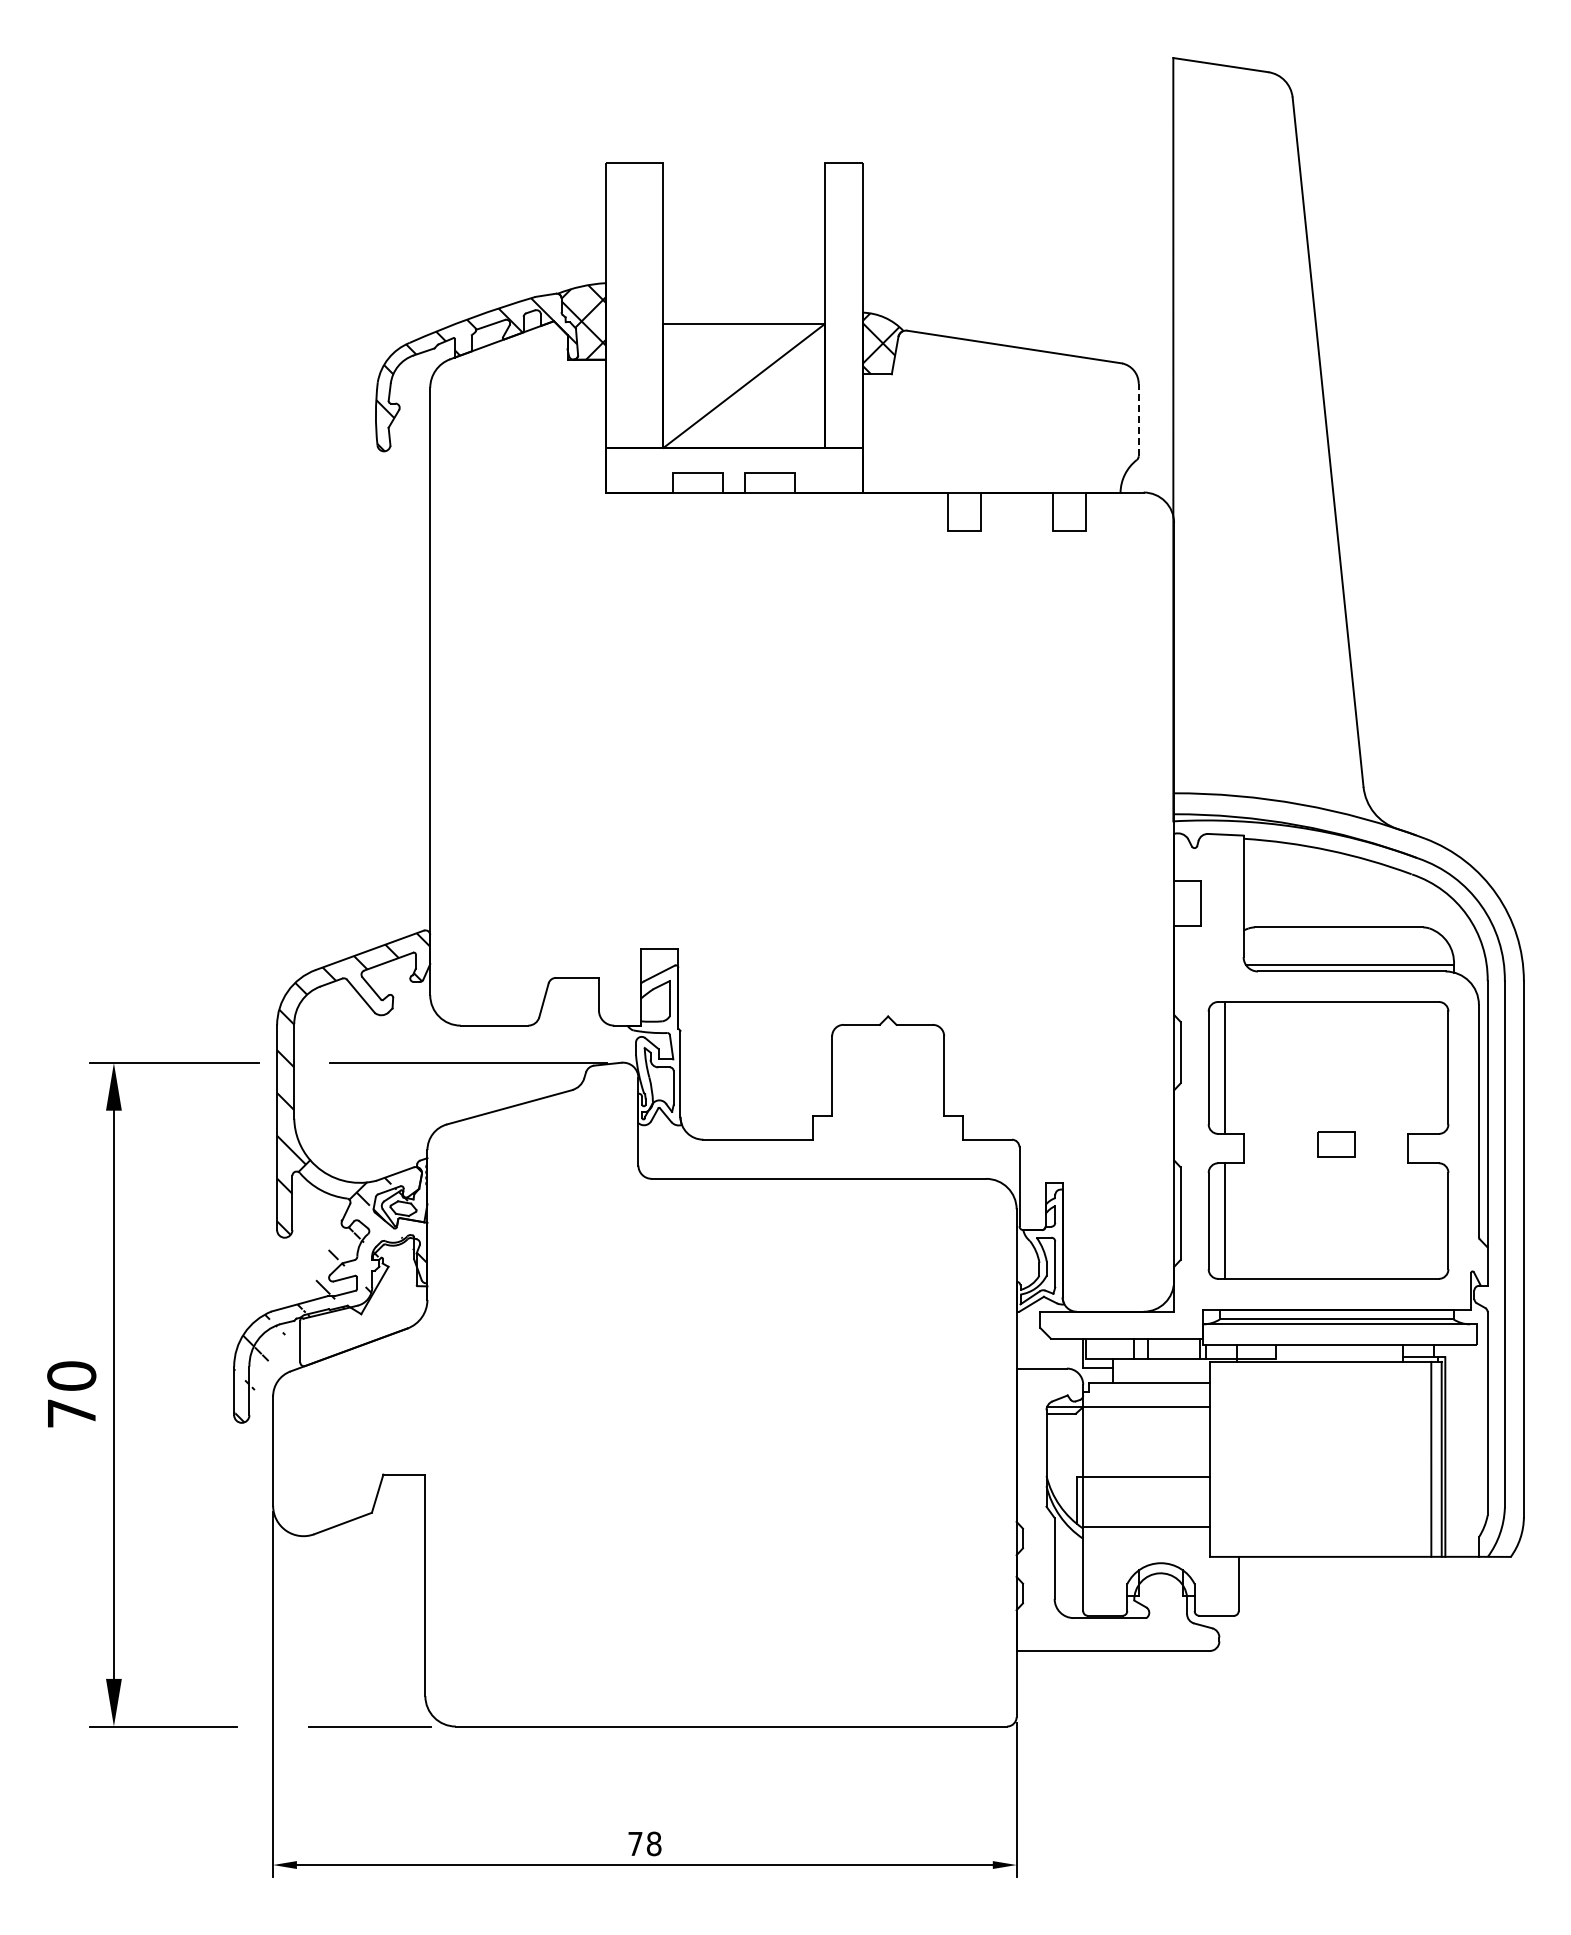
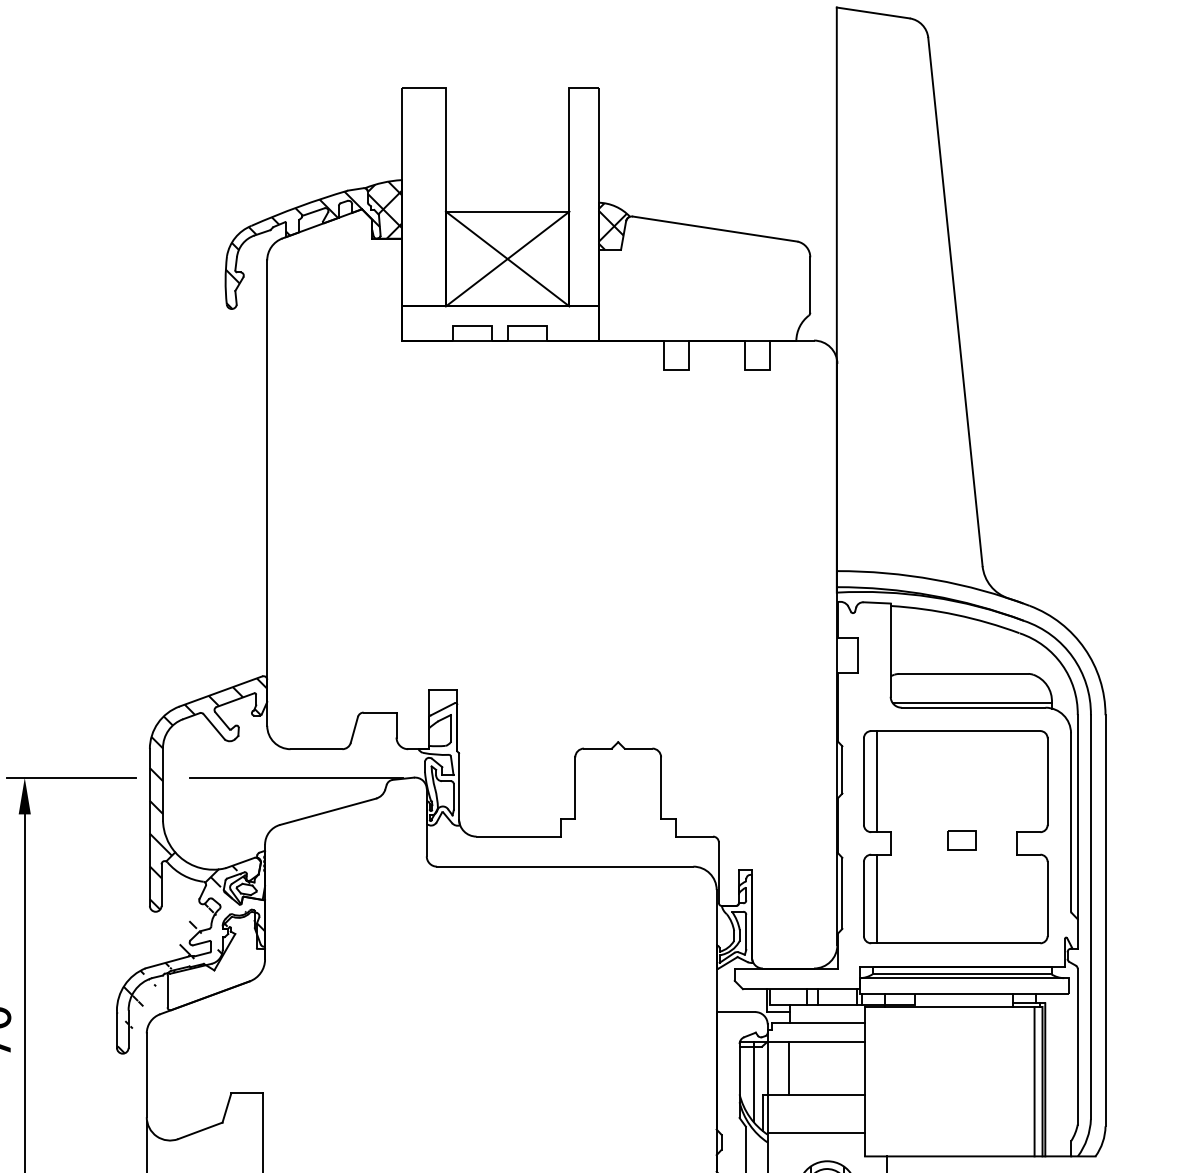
line: (743, 385) -> (507, 258), added
line: (1138, 419) -> (810, 284), dashed -> solid
line: (1111, 1441) -> (789, 1067), added
line: (1064, 1459) -> (753, 1081), added

